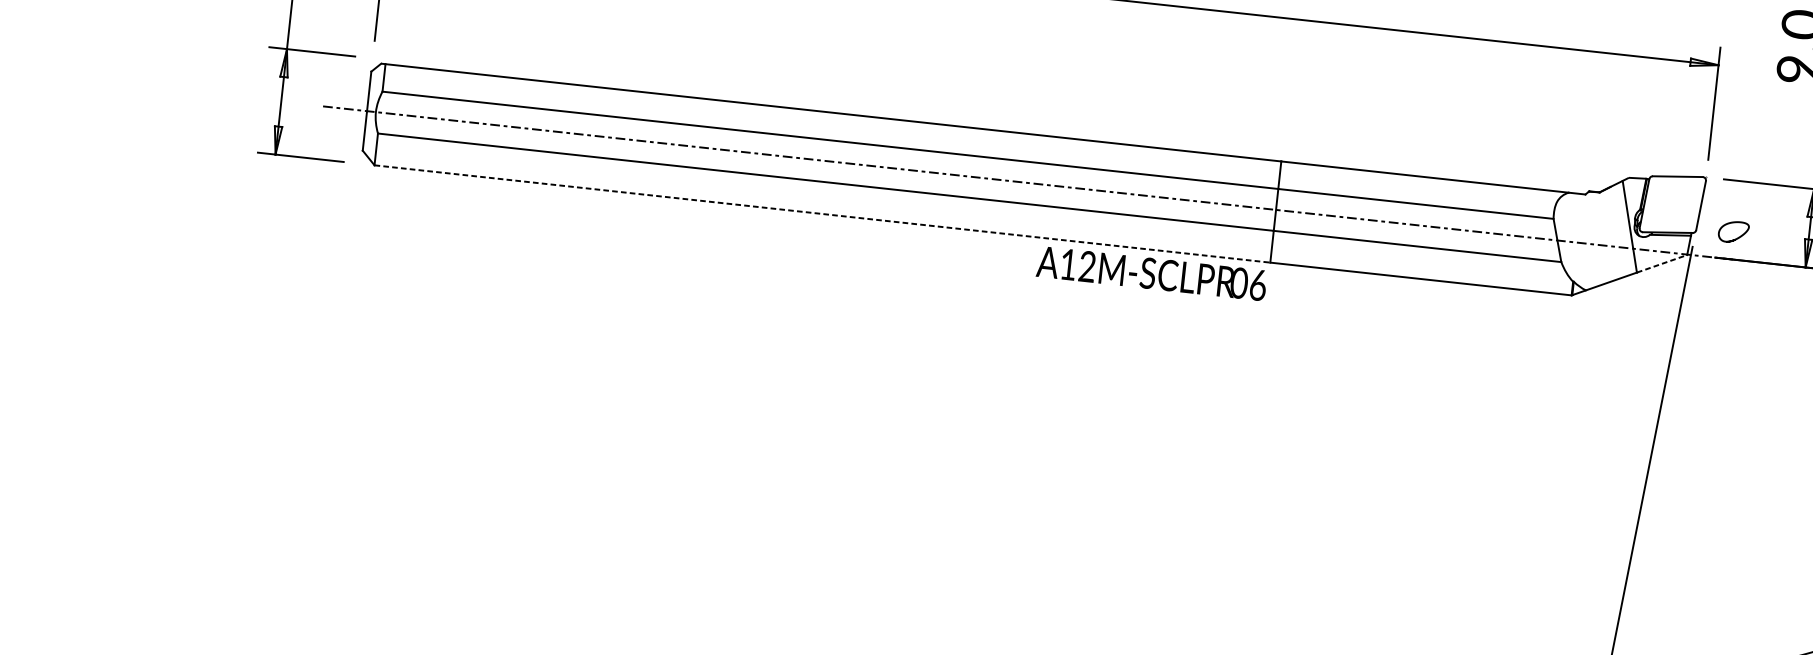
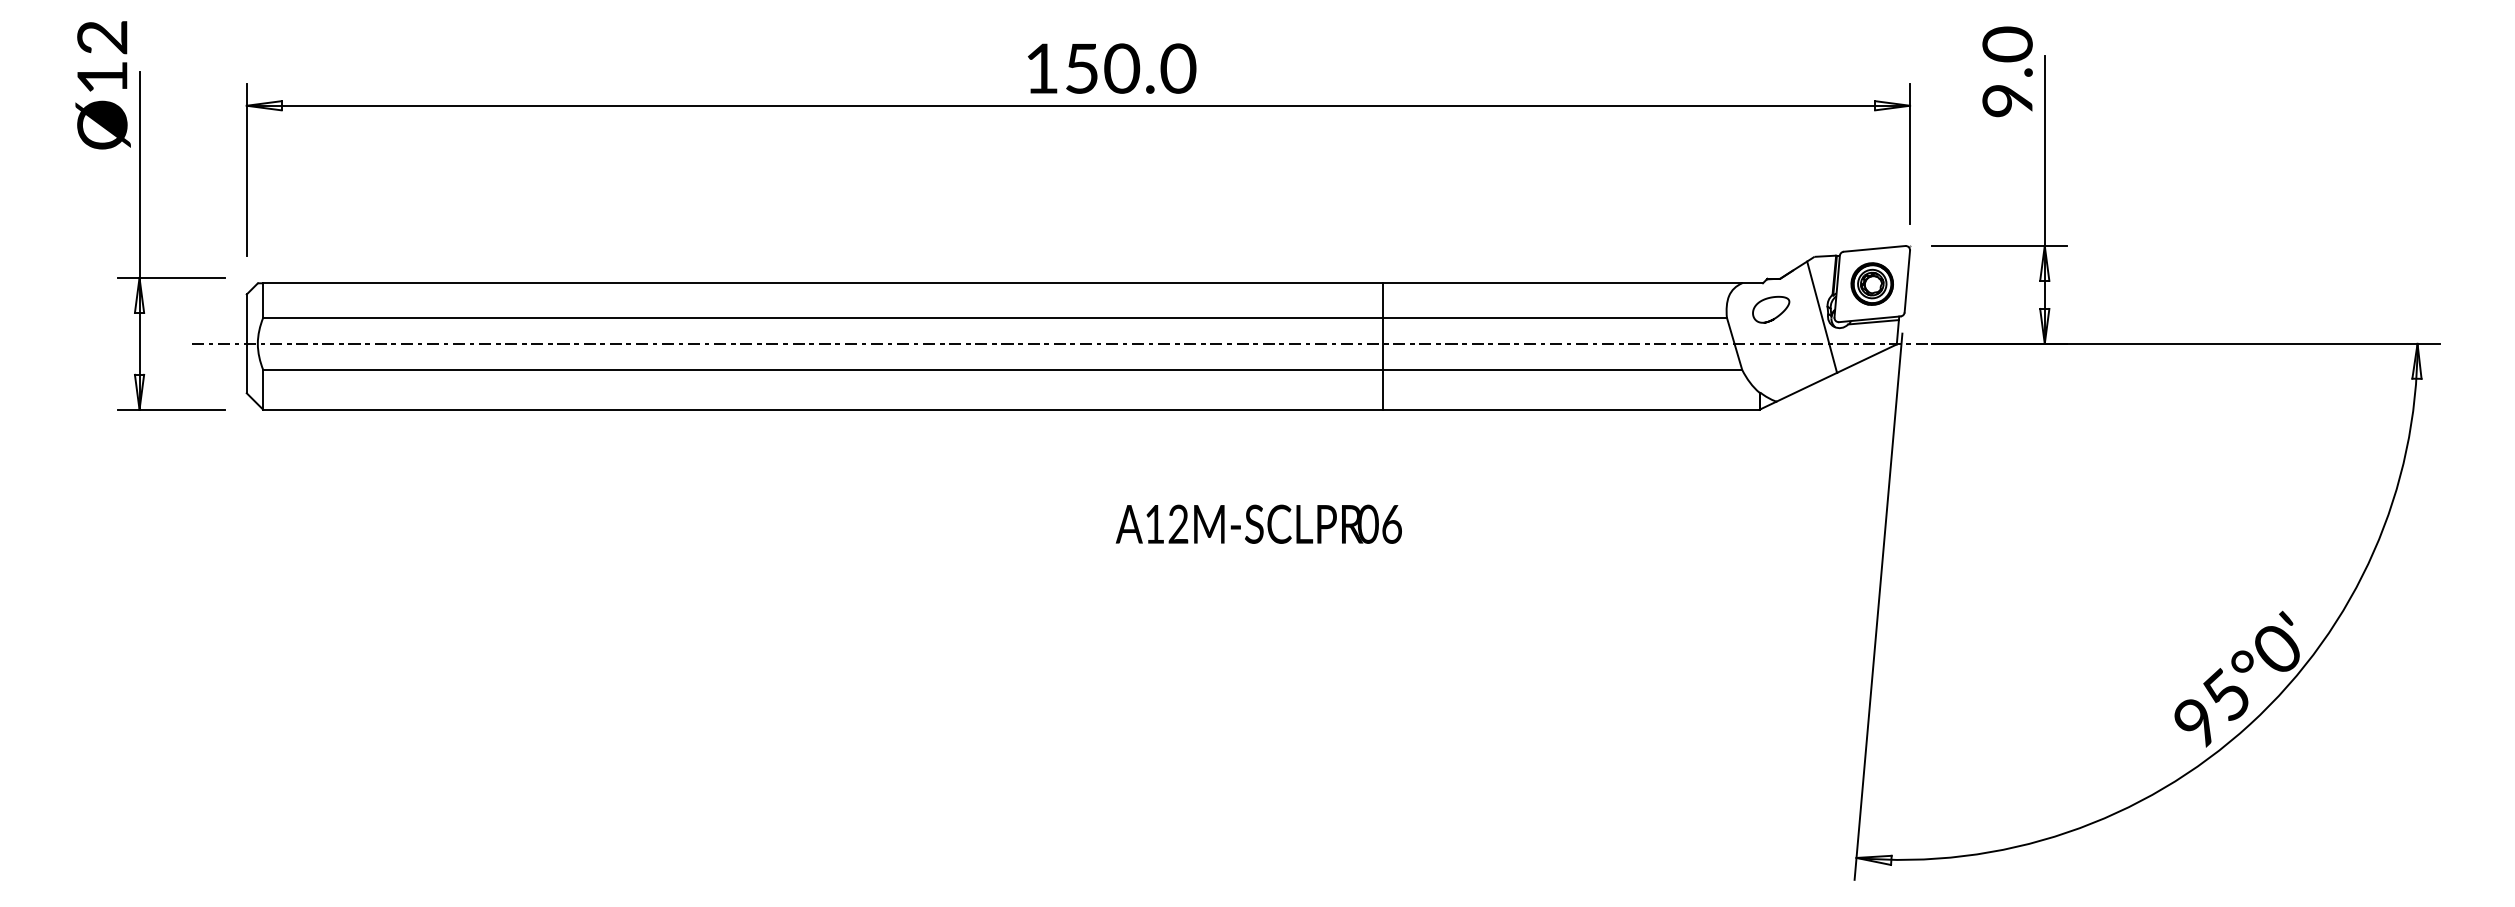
part: (1672, 204) -> (1871, 283), added
line: (822, 213) -> (823, 409), dashed -> solid
curve: (1738, 237) -> (1777, 315), moved
line: (1662, 263) -> (1867, 358), dashed -> solid
text: (1151, 273) -> (1258, 523), moved

